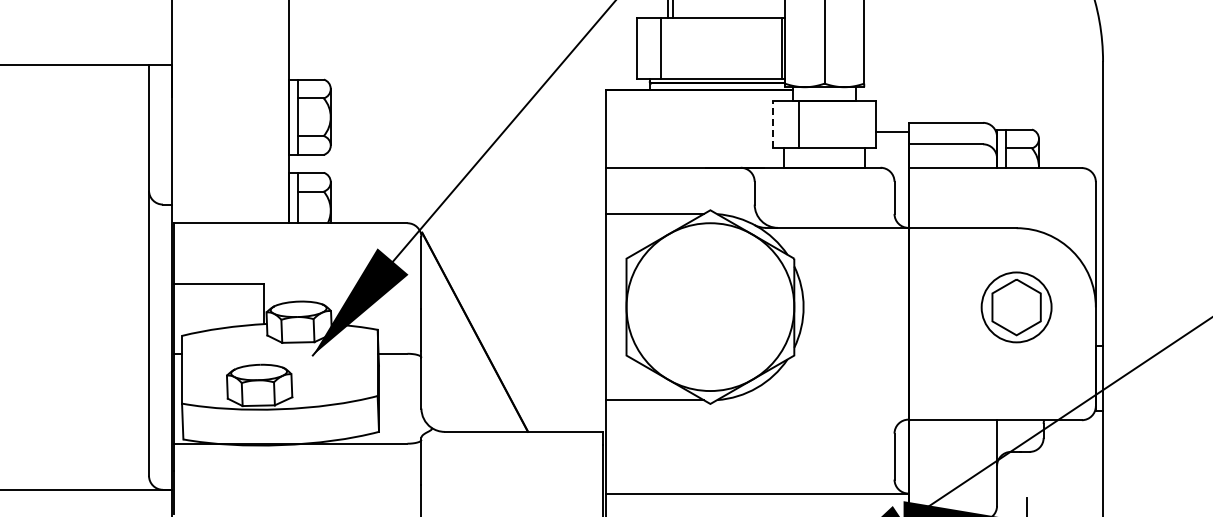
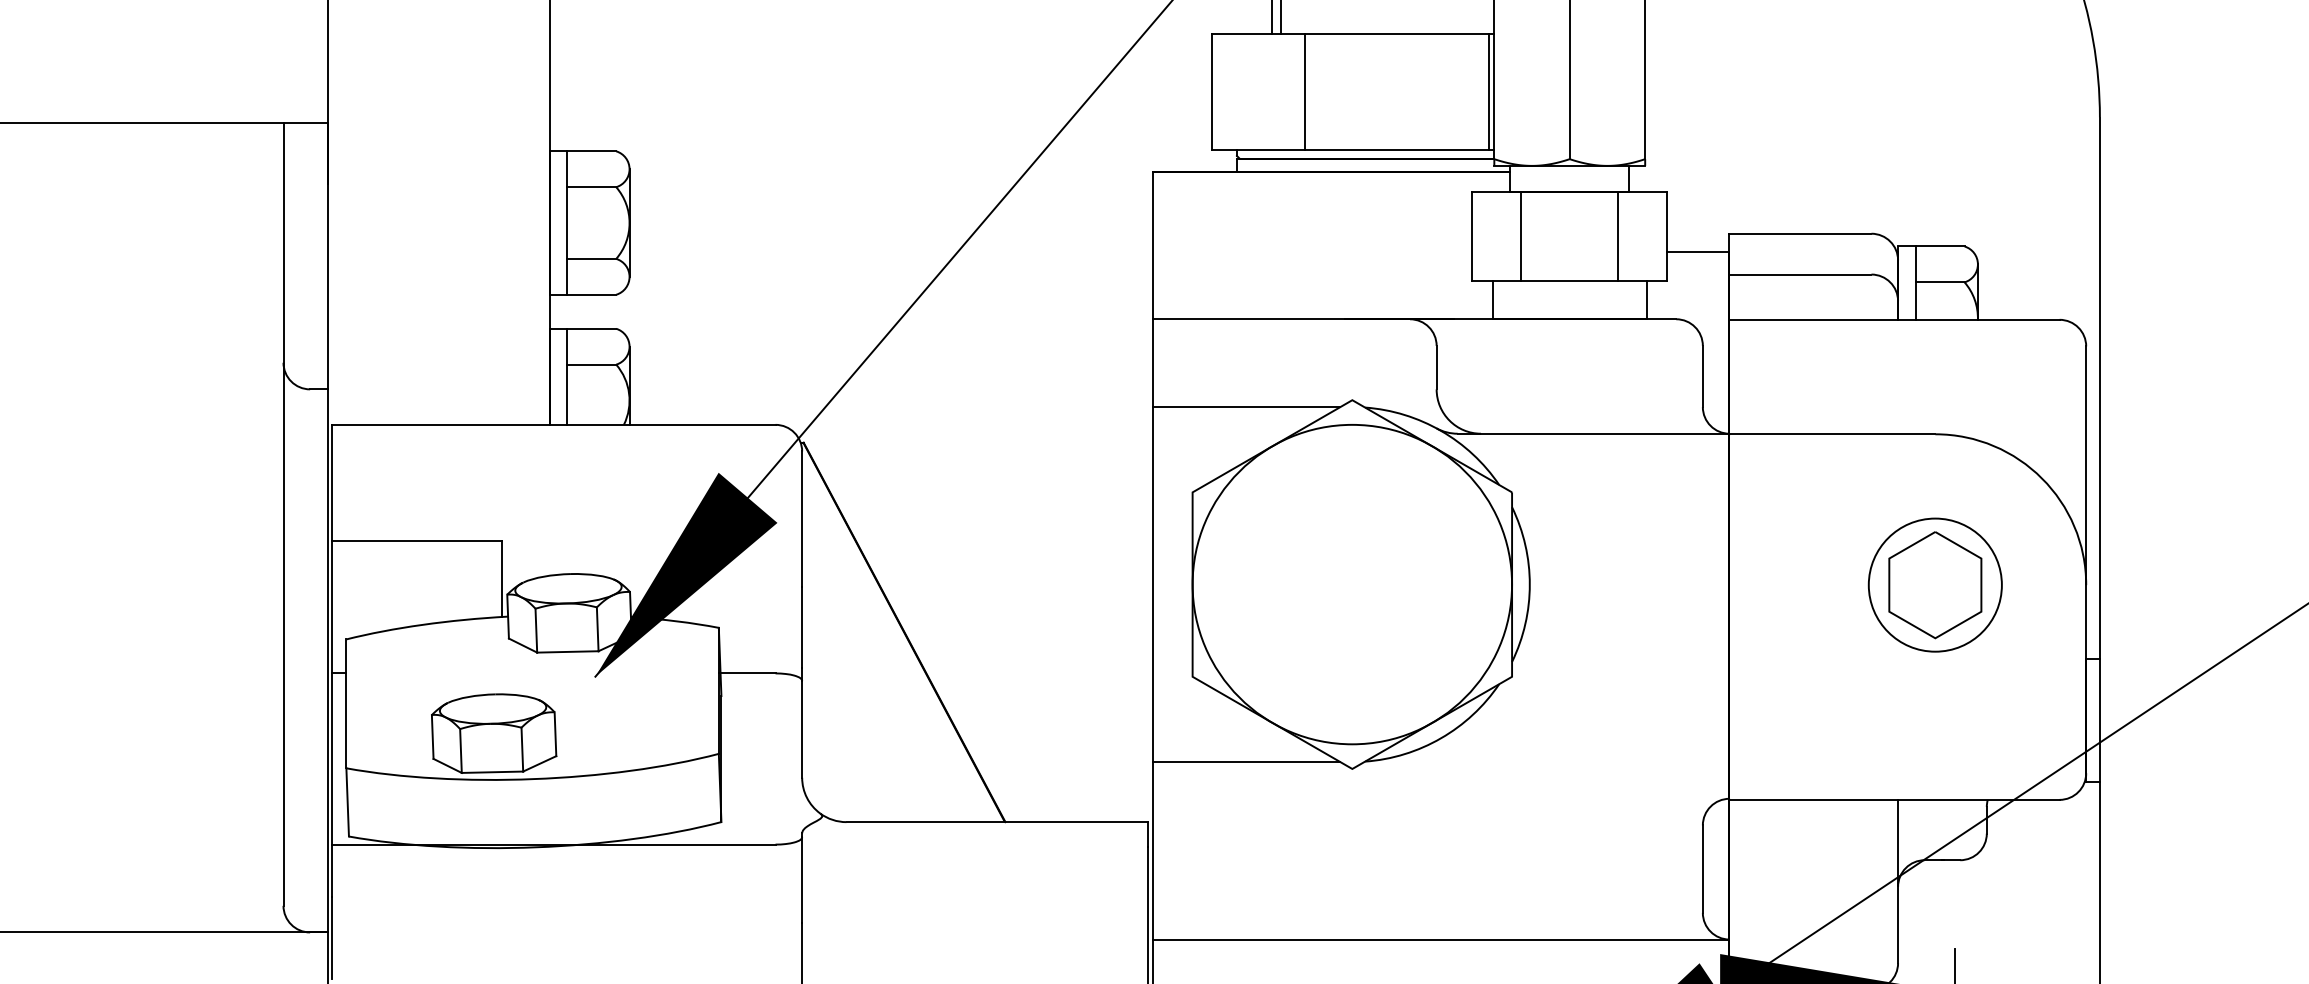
line: (661, 48) -> (1304, 92), moved
line: (773, 123) -> (1472, 234), dashed -> solid
line: (850, 124) -> (1619, 236), added

